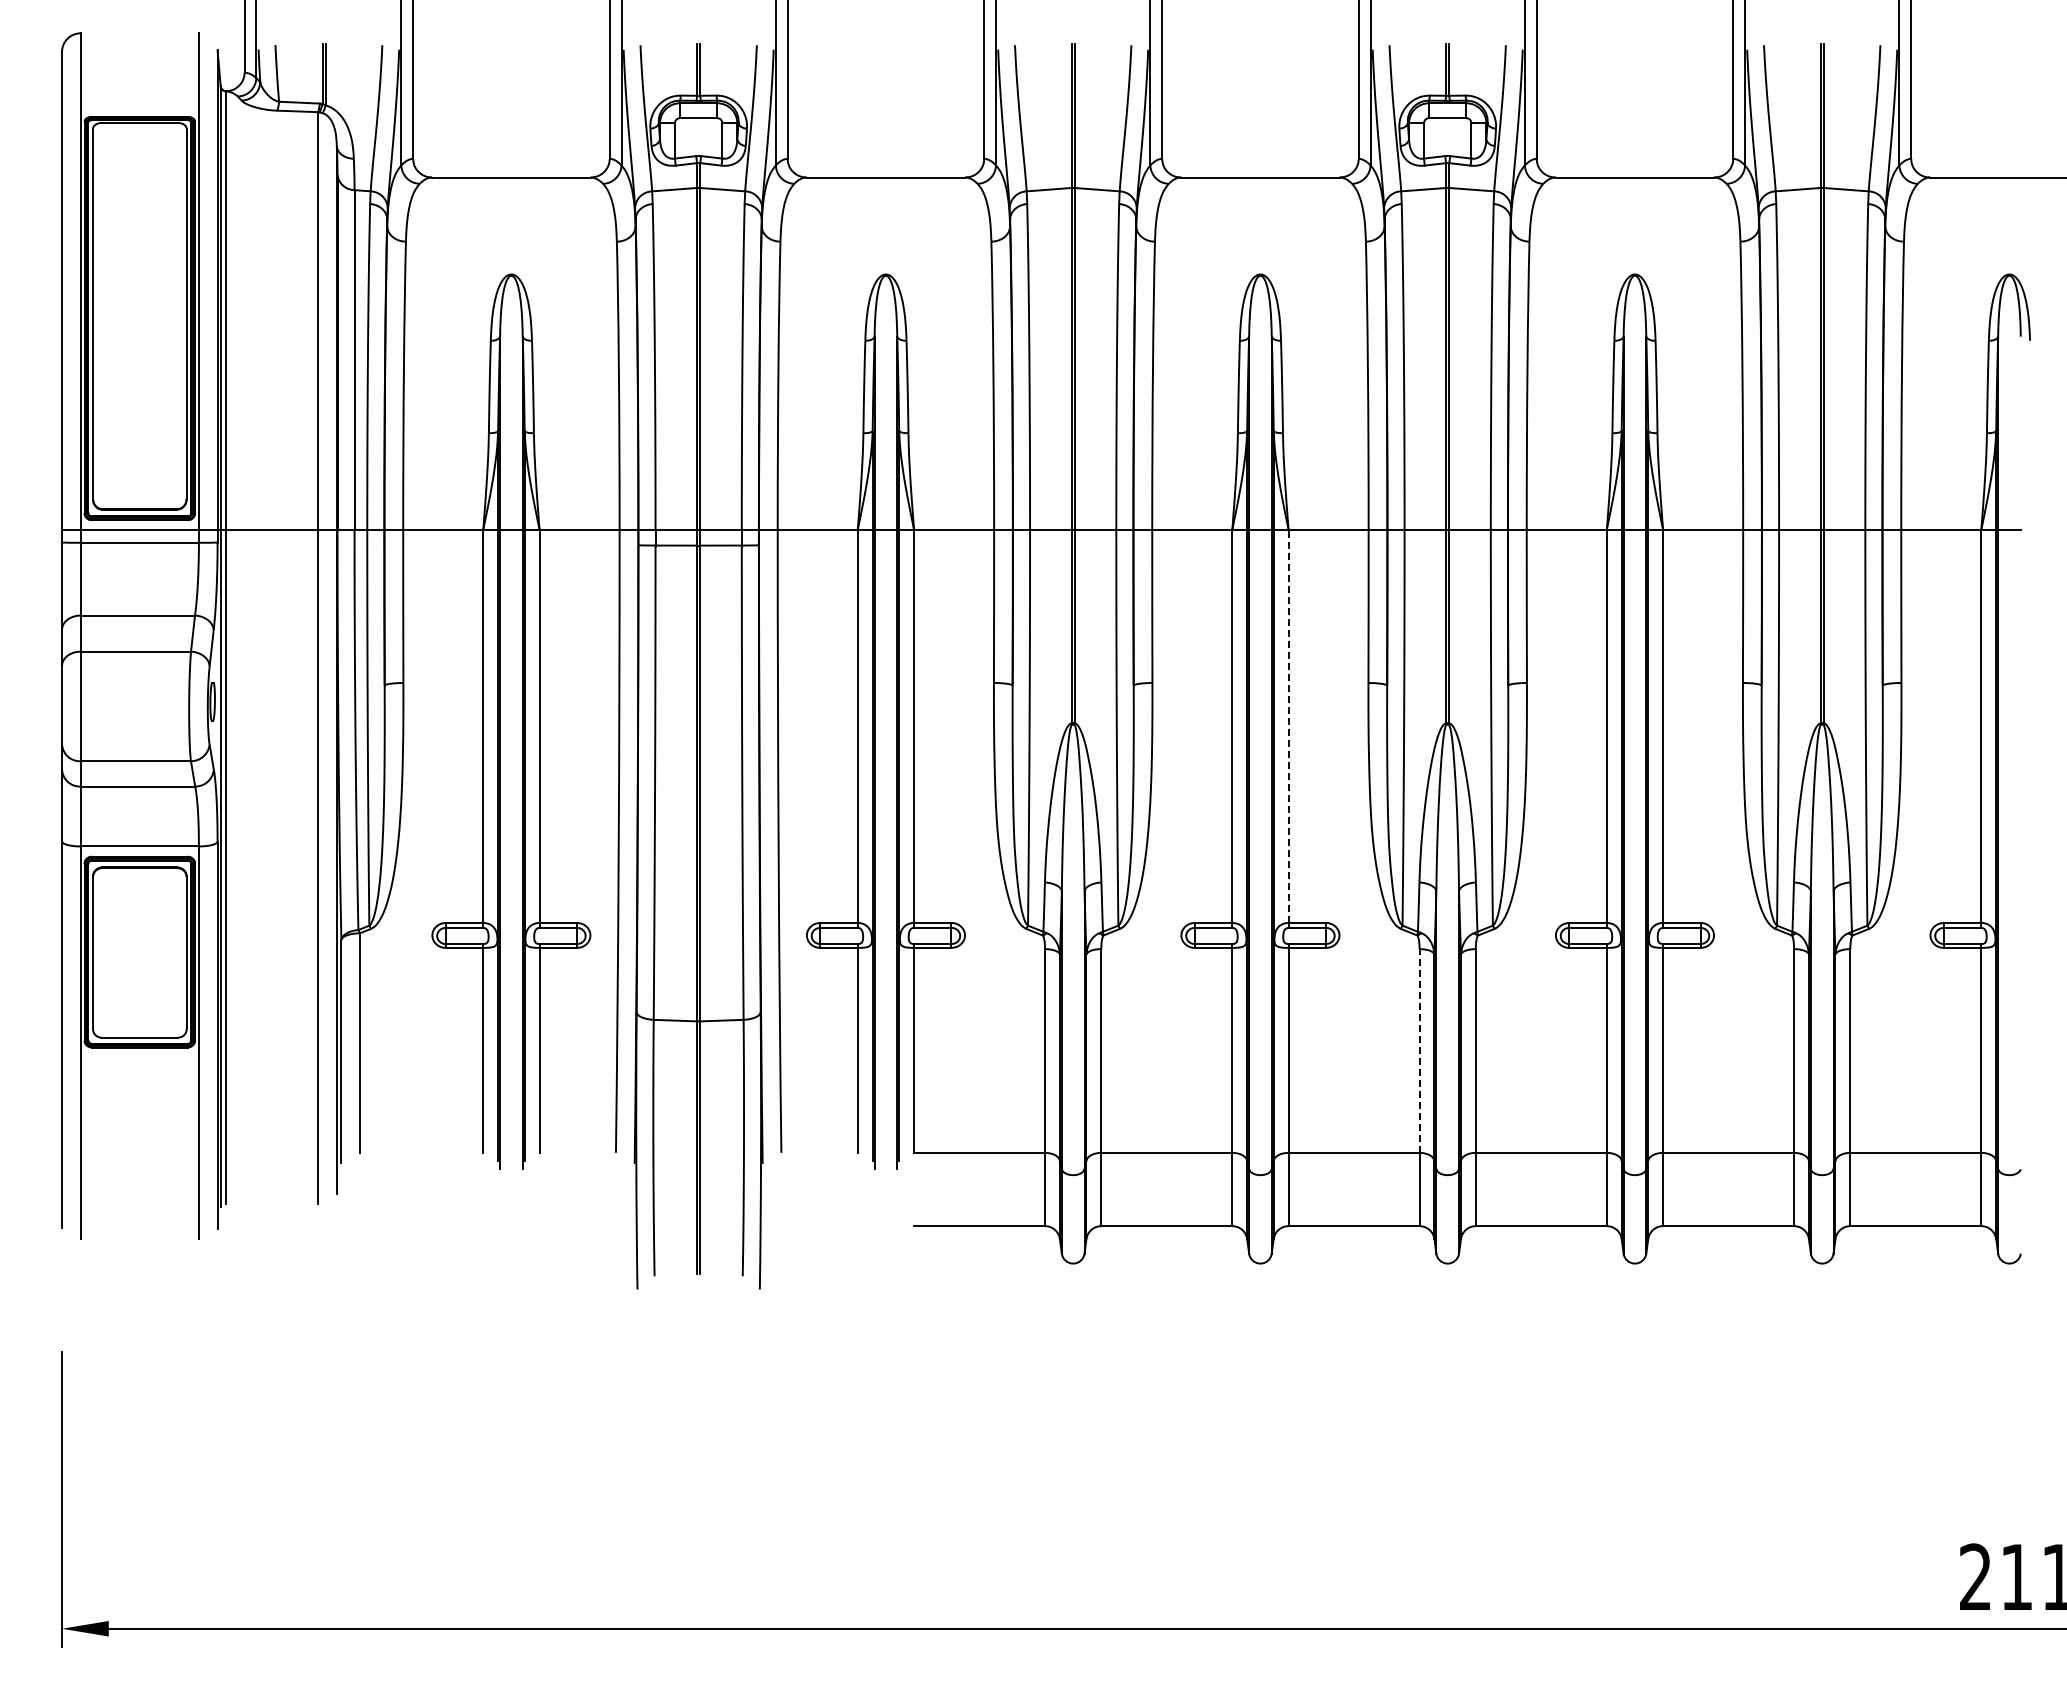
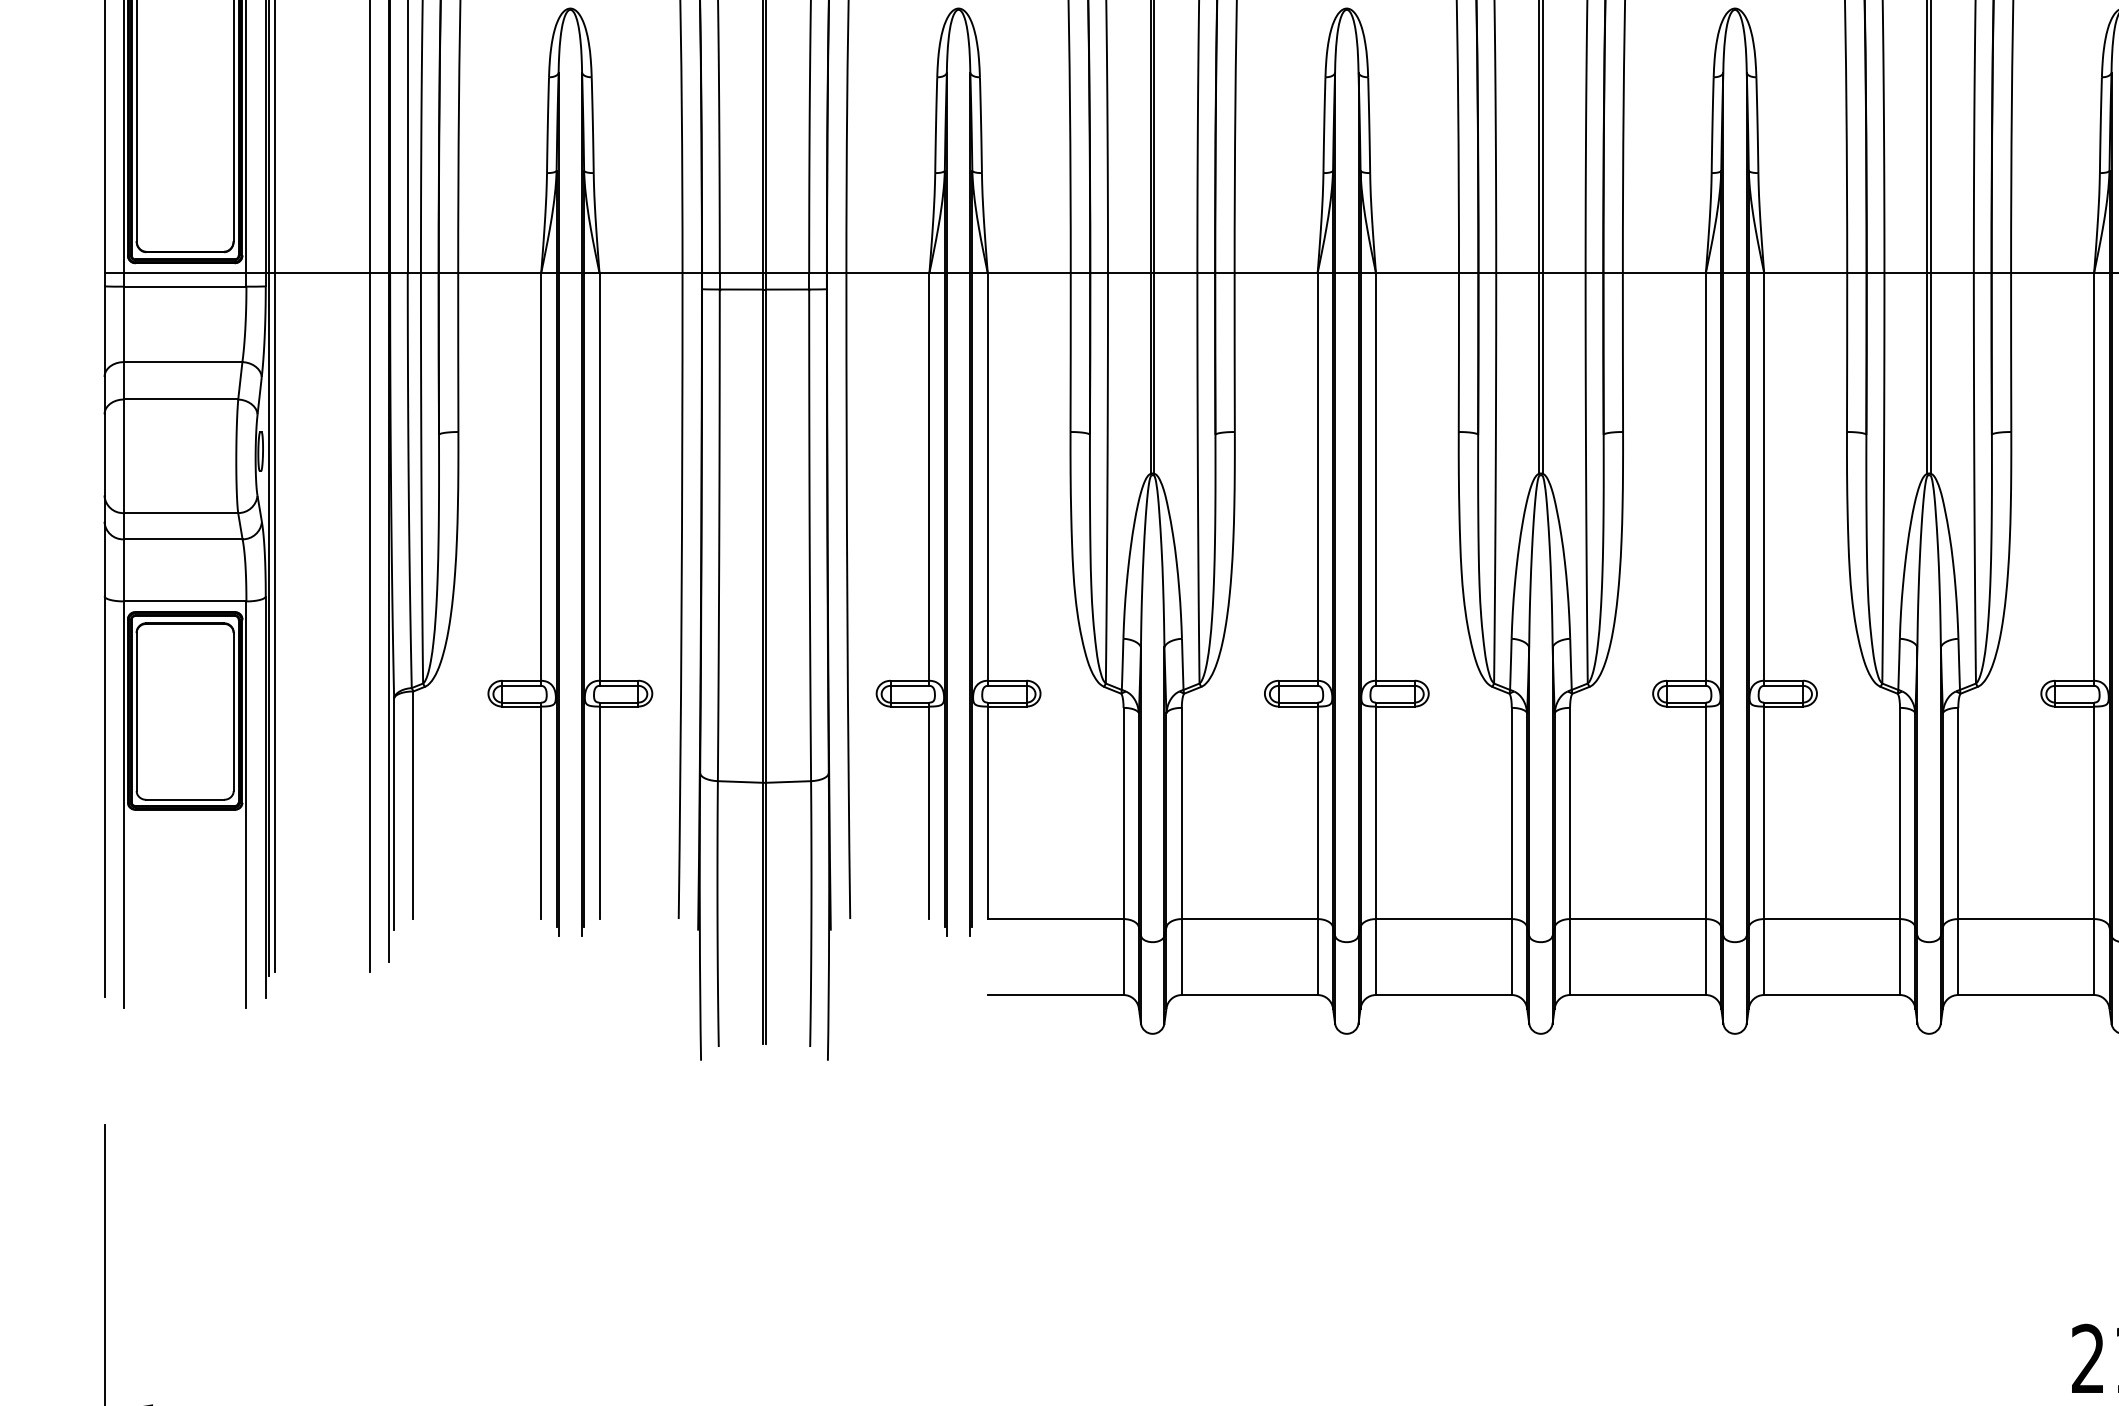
line: (1288, 726) -> (1375, 477), dashed -> solid
line: (1419, 1050) -> (1511, 812), dashed -> solid

